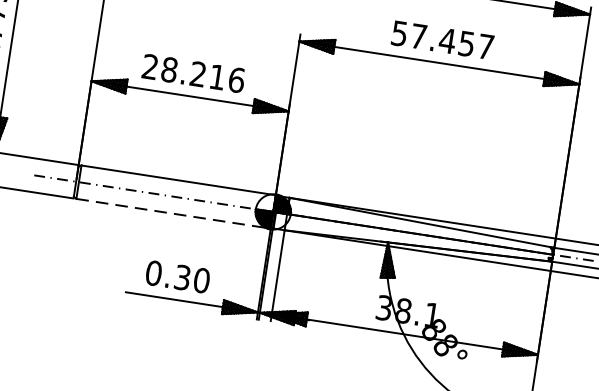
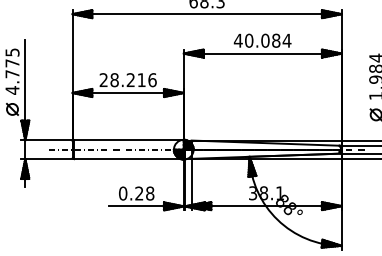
text: (442, 39) -> (262, 40), 57.457 -> 40.084
line: (172, 214) -> (128, 159), dashed -> solid
text: (191, 278) -> (144, 193), 0.30 -> 0.28

